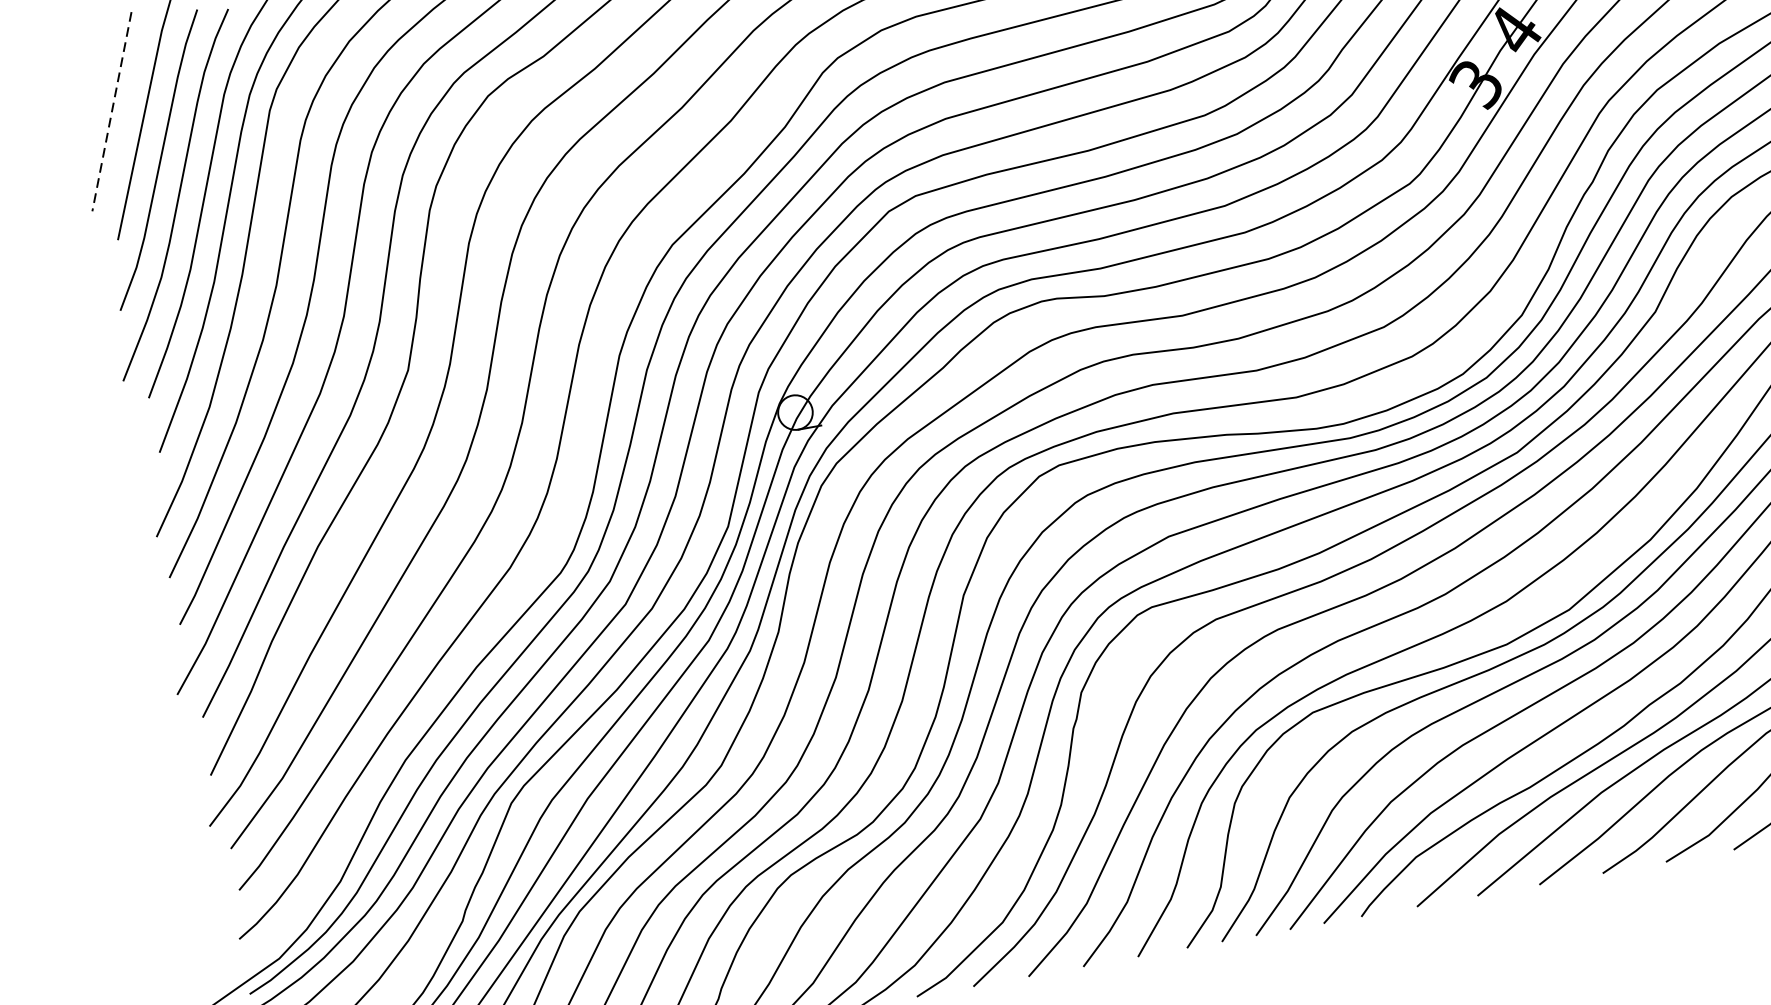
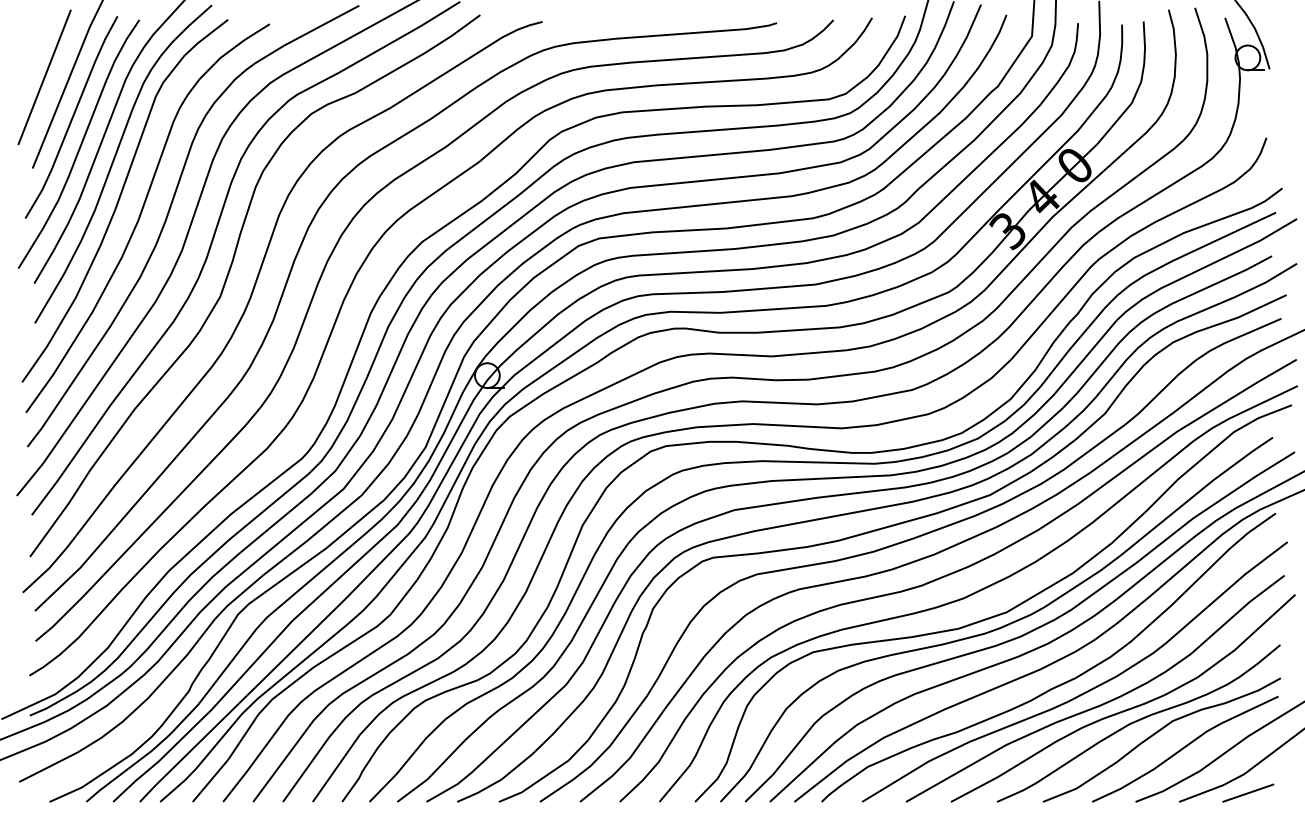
line: (111, 111) -> (44, 77), dashed -> solid

